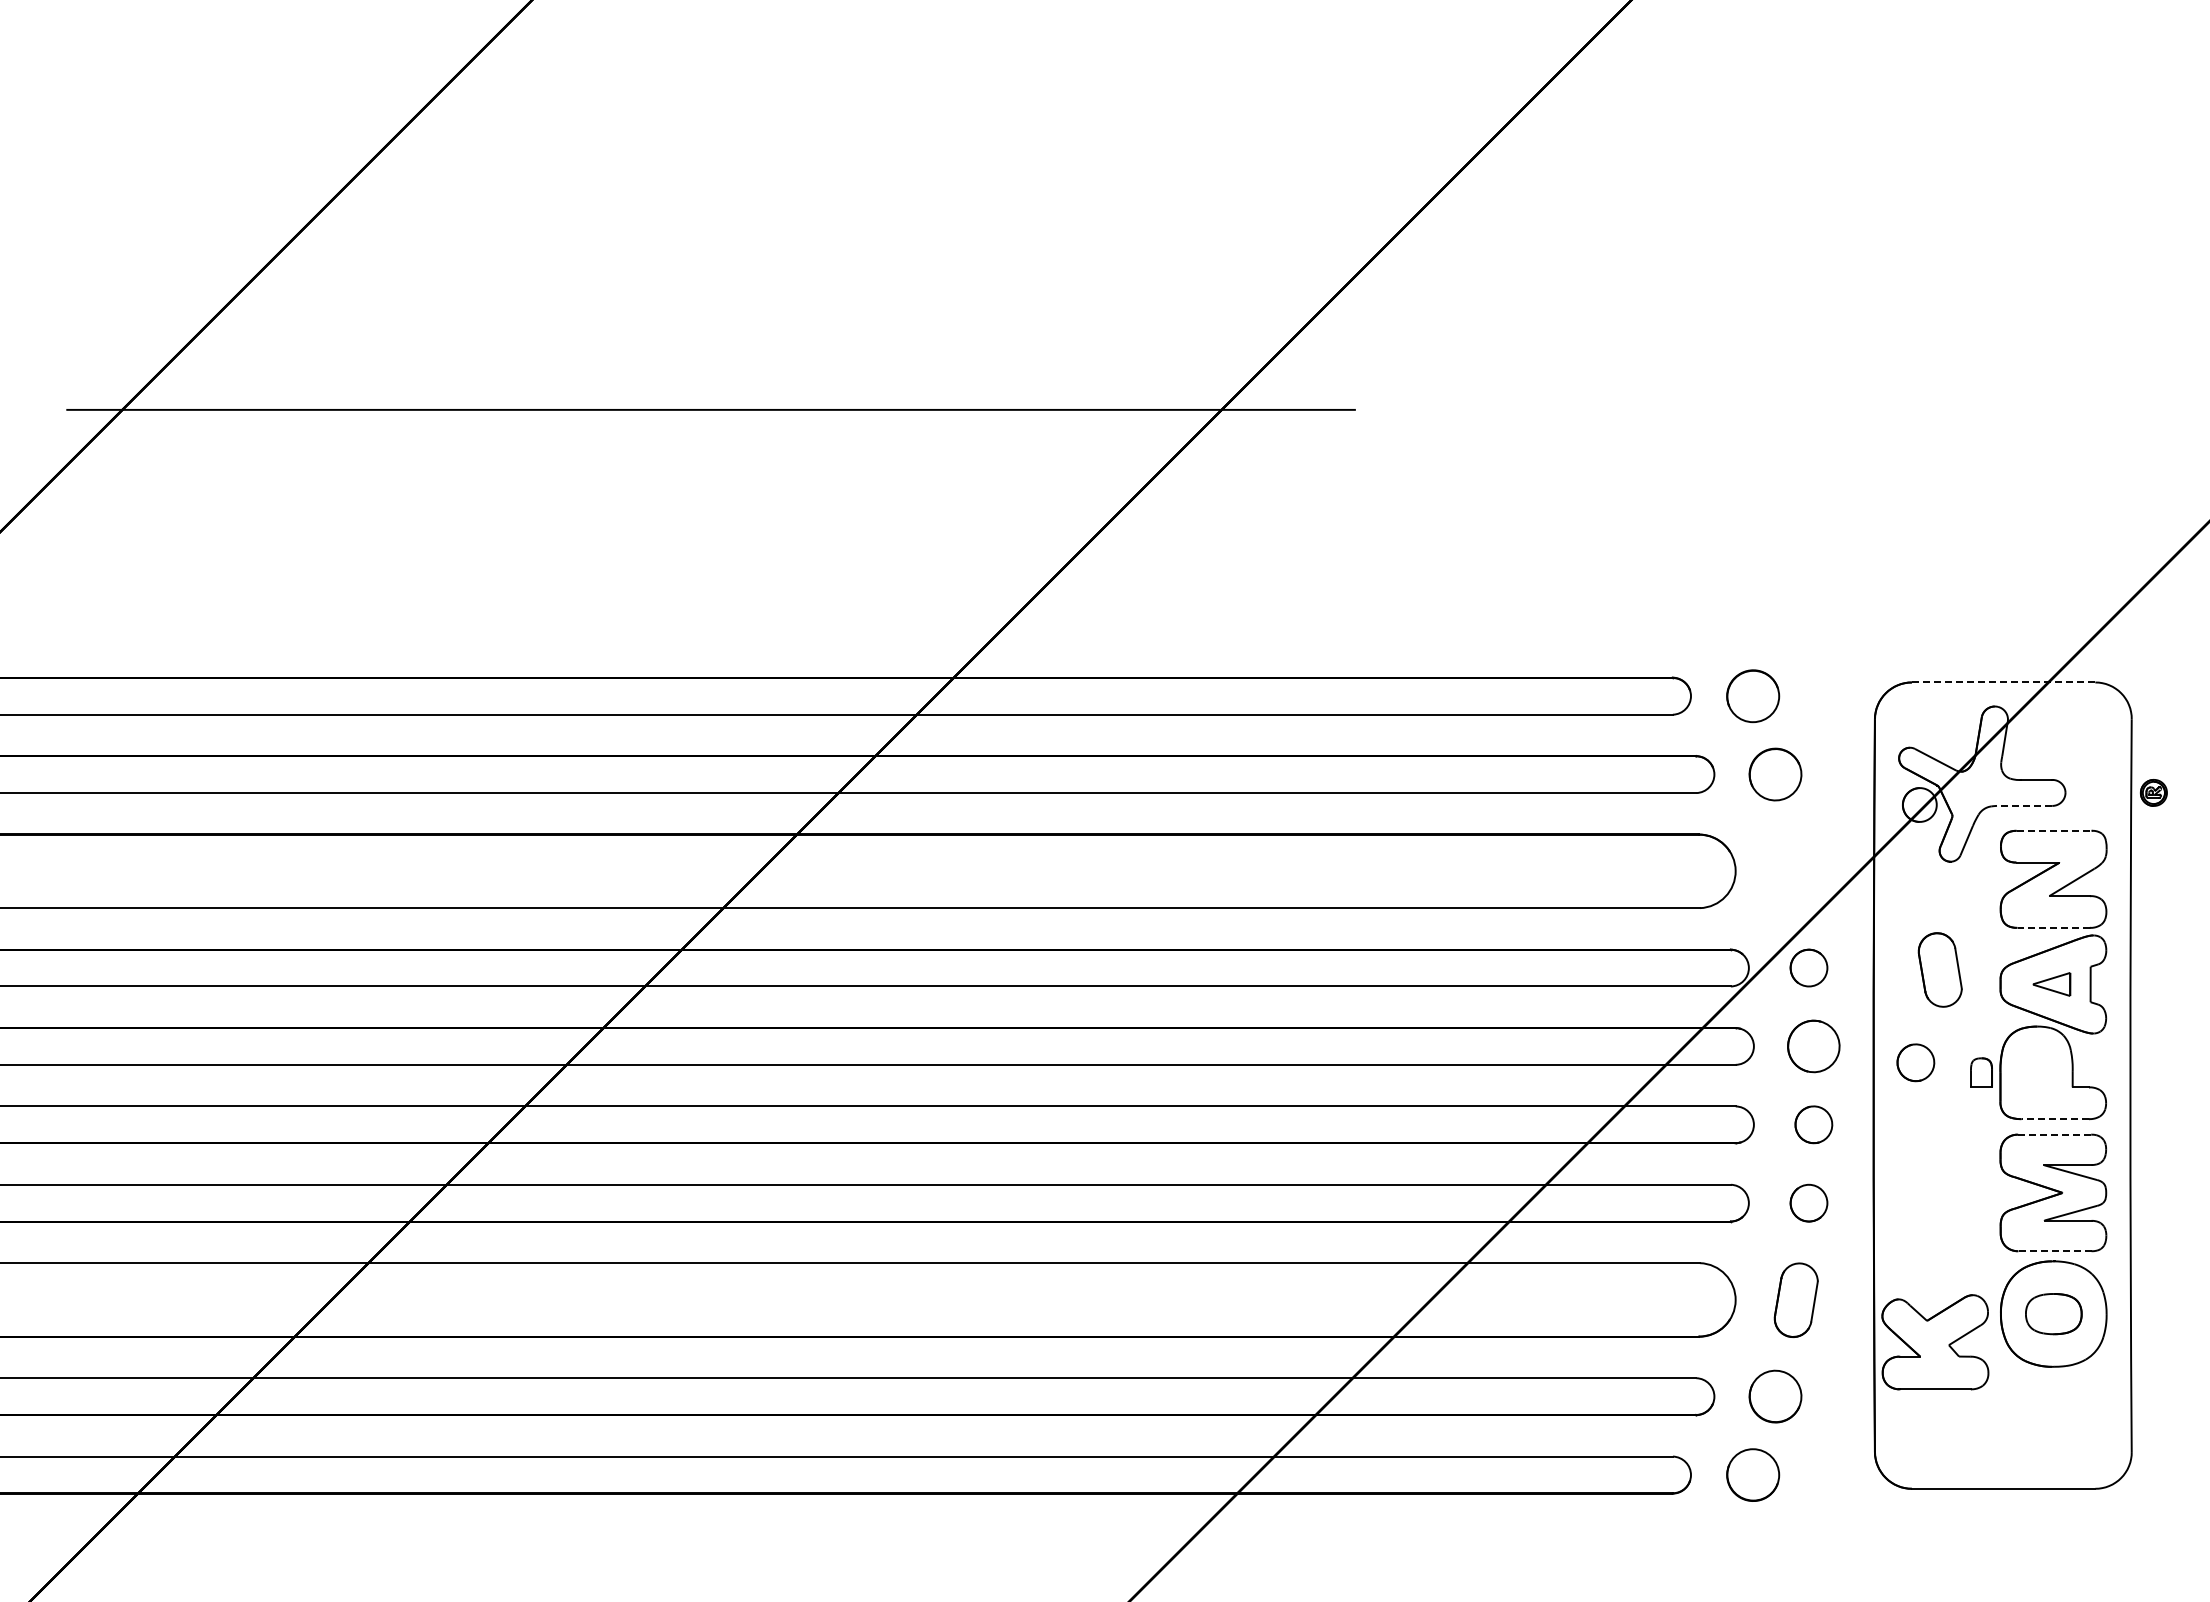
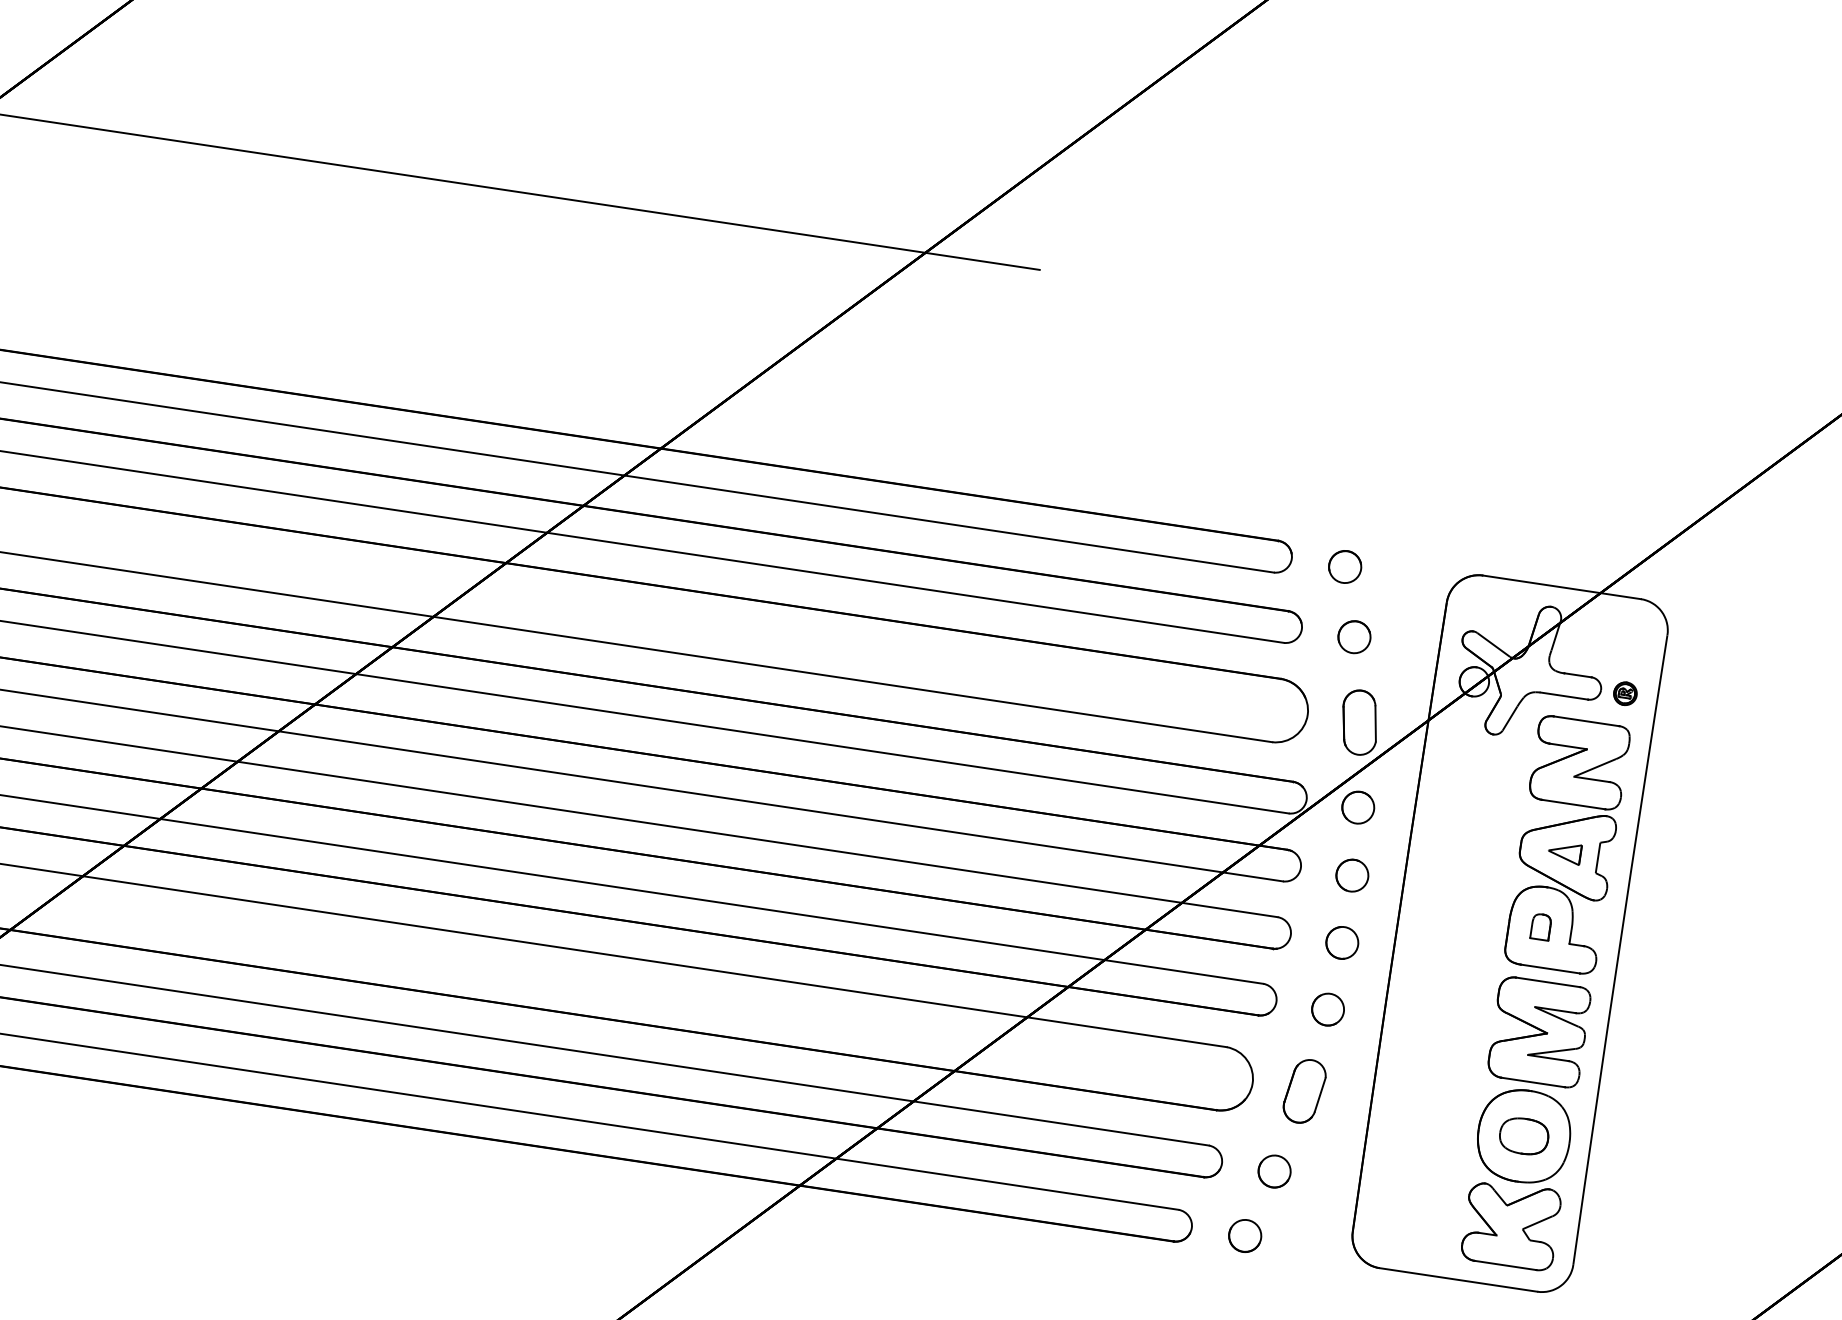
line: (2003, 682) -> (1561, 587), dashed -> solid
part: (1752, 695) -> (1344, 566), size x0.71
part: (1775, 774) -> (1354, 637), size x0.71
part: (2153, 792) -> (1625, 693), moved
line: (2024, 805) -> (1564, 695), dashed -> solid
line: (2054, 830) -> (1586, 721), dashed -> solid
line: (2053, 927) -> (1573, 804), dashed -> solid
part: (1939, 969) -> (1359, 722), moved
part: (1813, 1046) -> (1352, 875), size x0.71
part: (1915, 1062) -> (1437, 902), removed
part: (1981, 1072) -> (1541, 926), moved
line: (2055, 1119) -> (1550, 969), dashed -> solid
line: (2054, 1134) -> (1547, 982), dashed -> solid
line: (2055, 1251) -> (1533, 1082), dashed -> solid
part: (1935, 1342) -> (1511, 1225), moved
part: (1775, 1396) -> (1274, 1171), size x0.71
part: (1752, 1474) -> (1244, 1235), size x0.71

